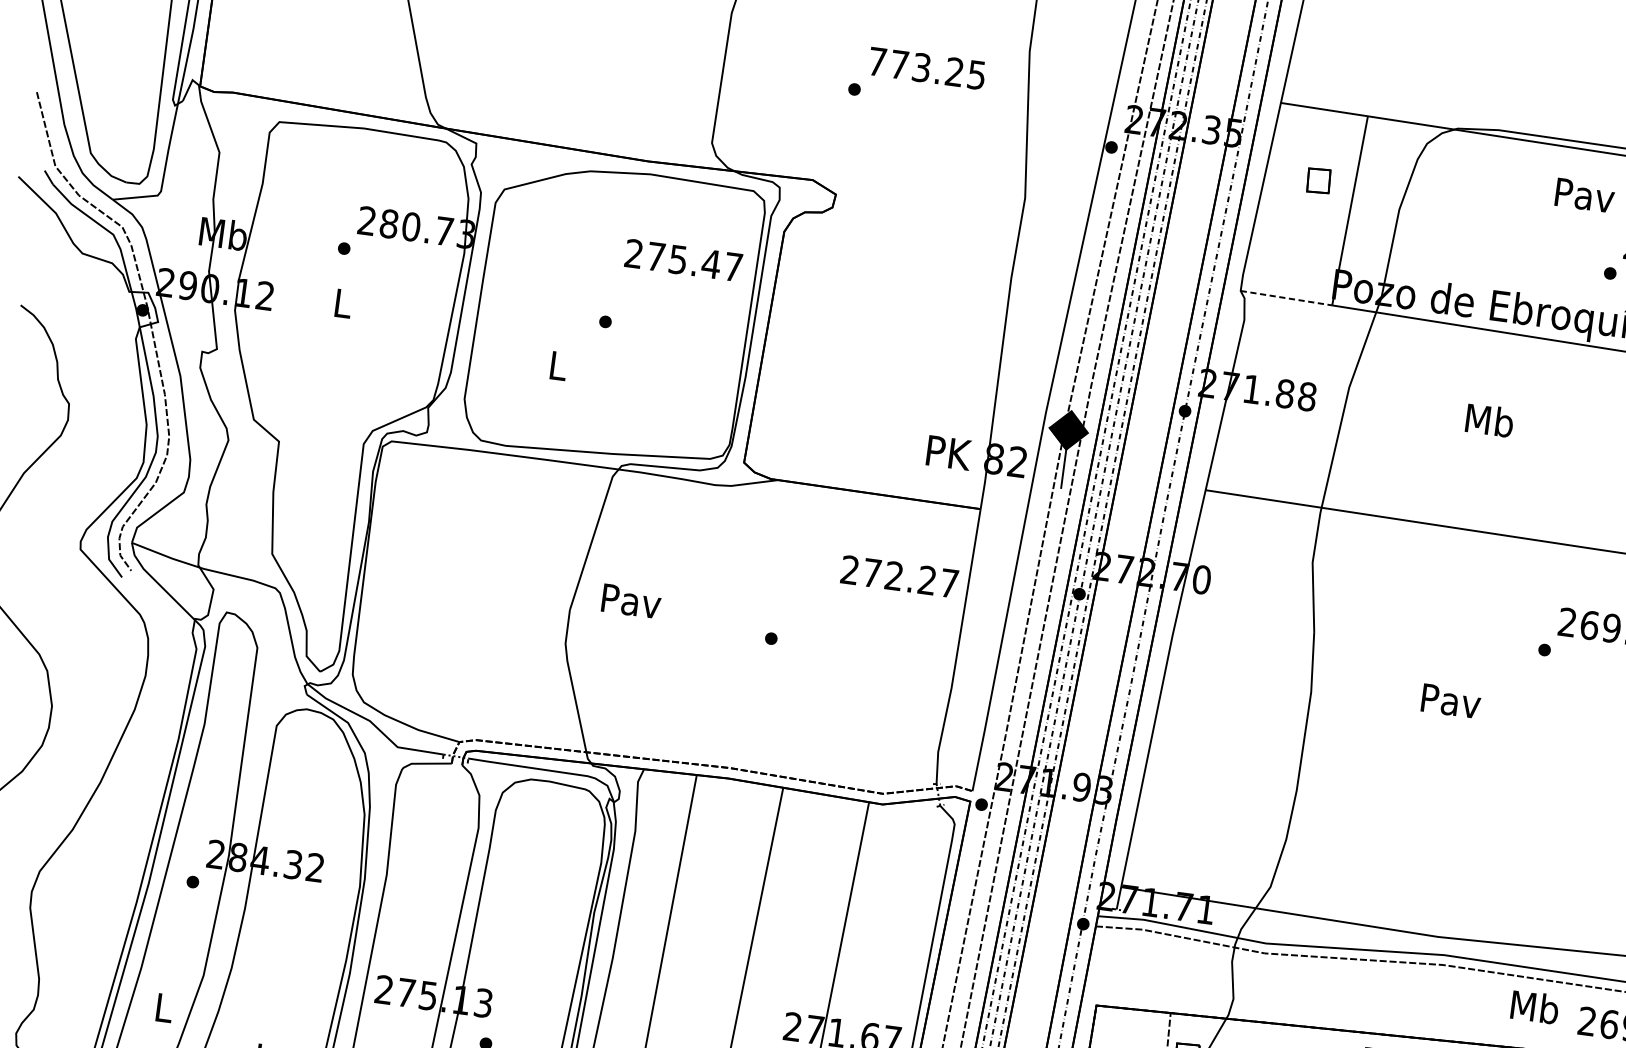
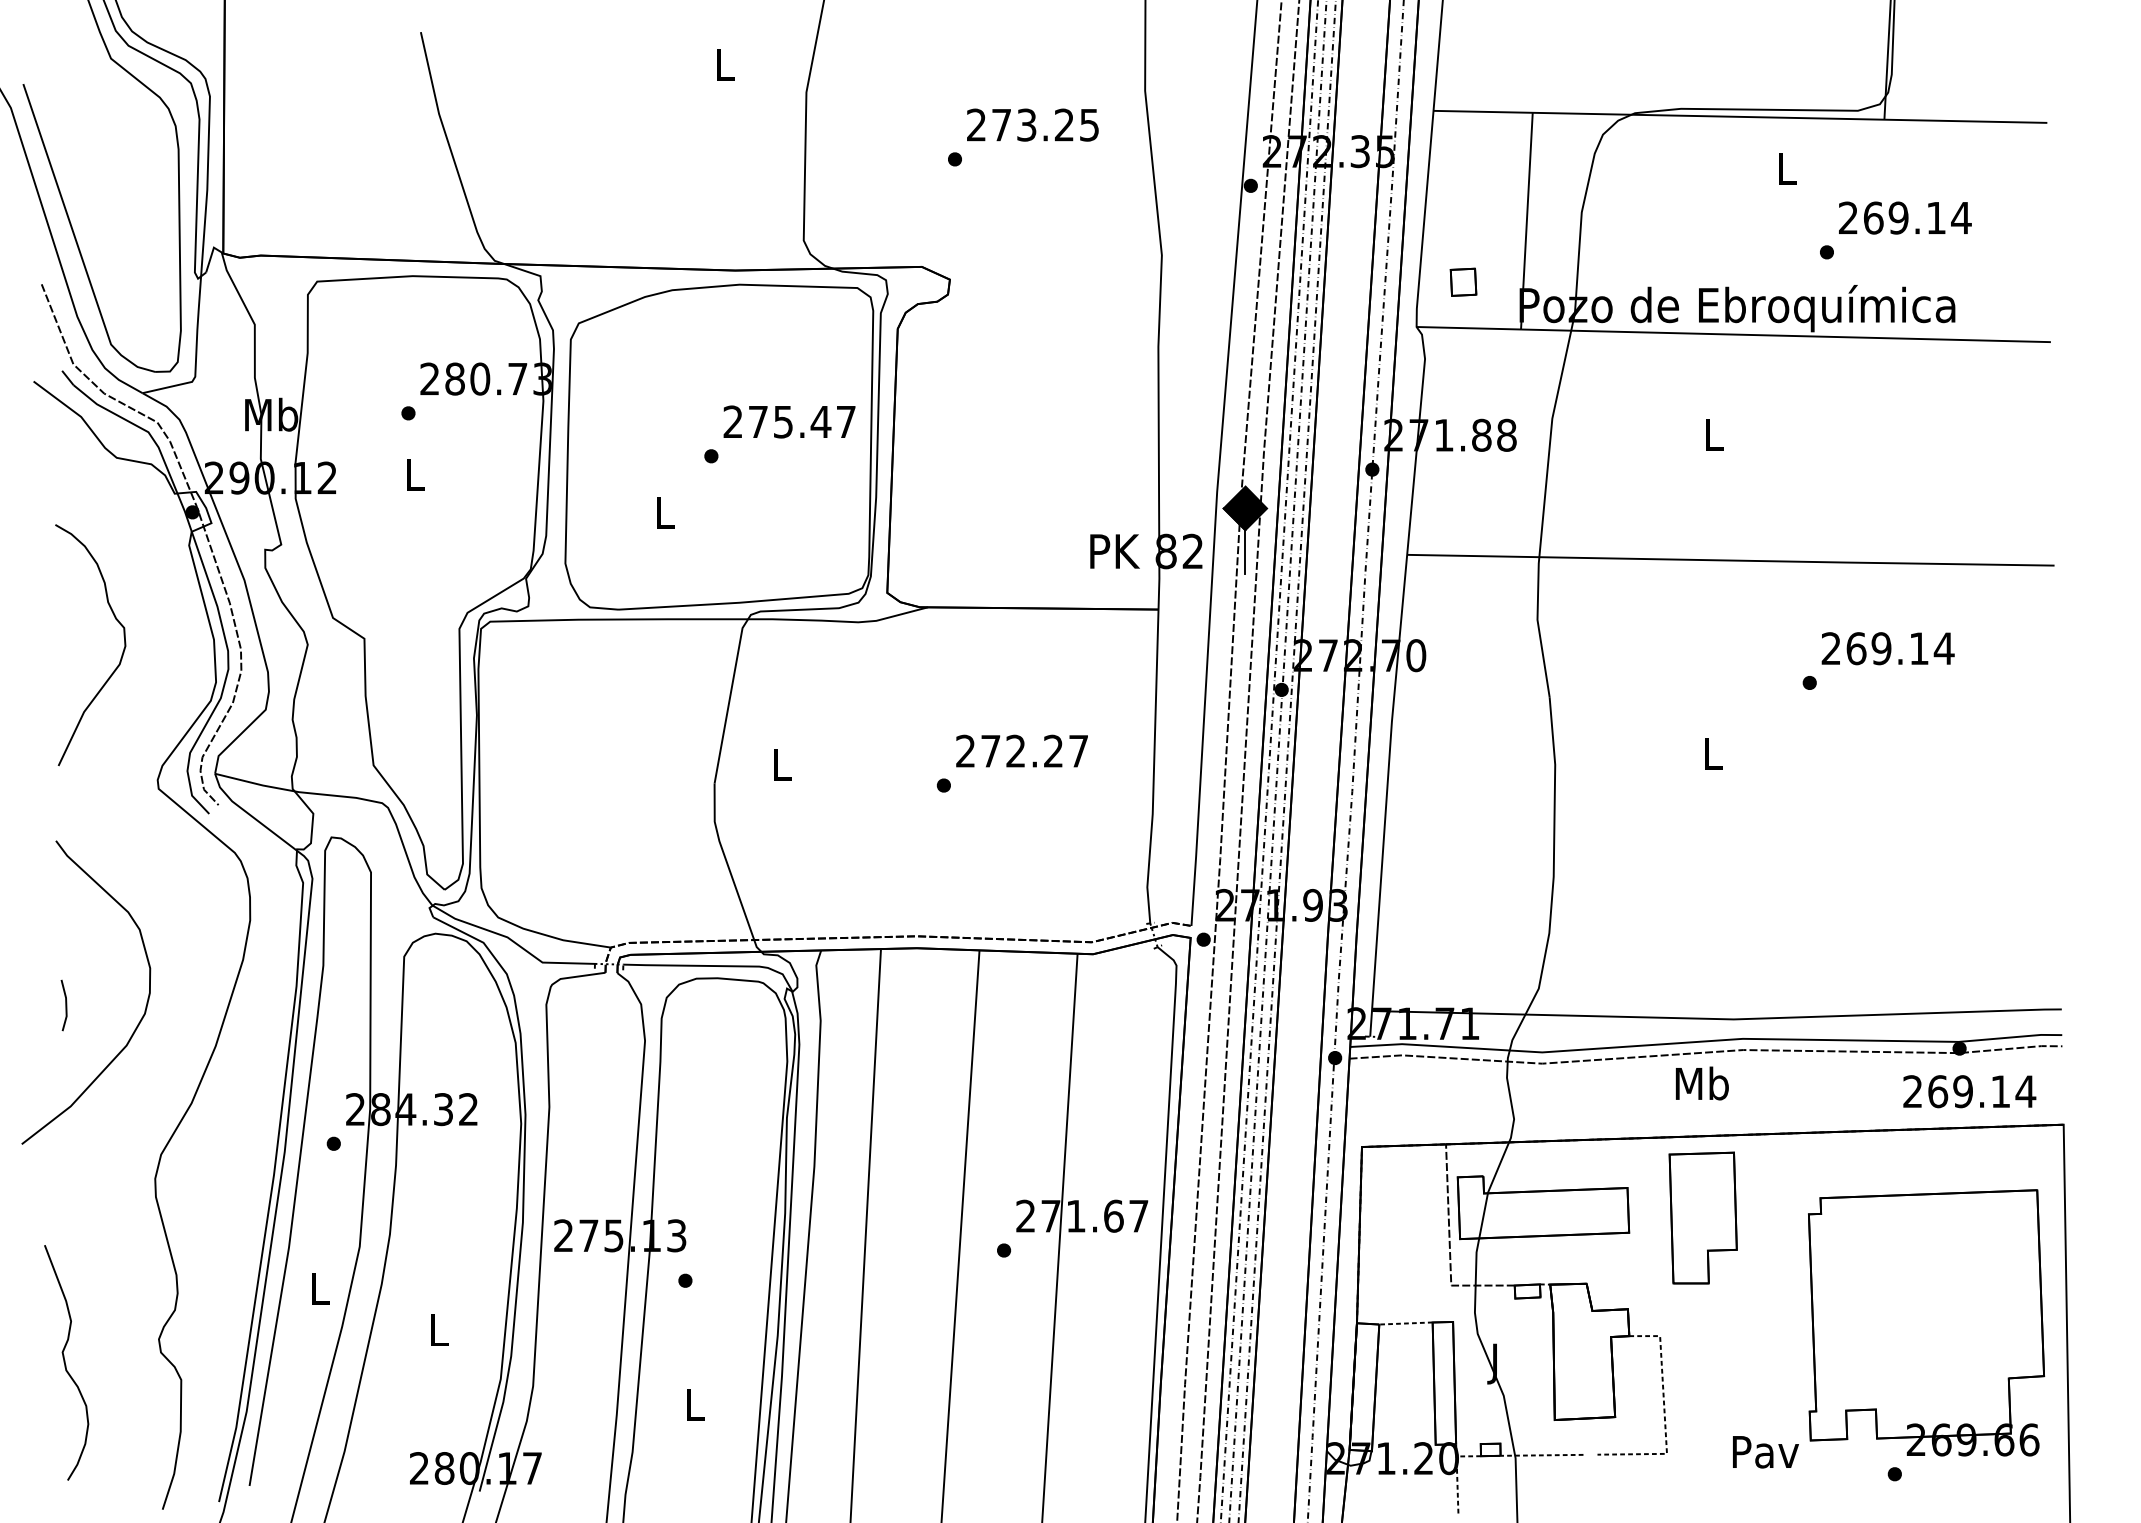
text: (877, 61) -> (976, 124), 773.25 -> 273.25
part: (1318, 180) -> (1463, 281), moved
text: (1585, 196) -> (1787, 169), Pav -> L
text: (683, 260) -> (789, 421), moved
line: (1287, 298) -> (1469, 328), dashed -> solid
text: (1489, 420) -> (1713, 434), Mb -> L
text: (899, 576) -> (1021, 750), moved
text: (631, 601) -> (782, 764), Pav -> L
text: (1451, 701) -> (1713, 754), Pav -> L
text: (1534, 1007) -> (1701, 1083), moved

